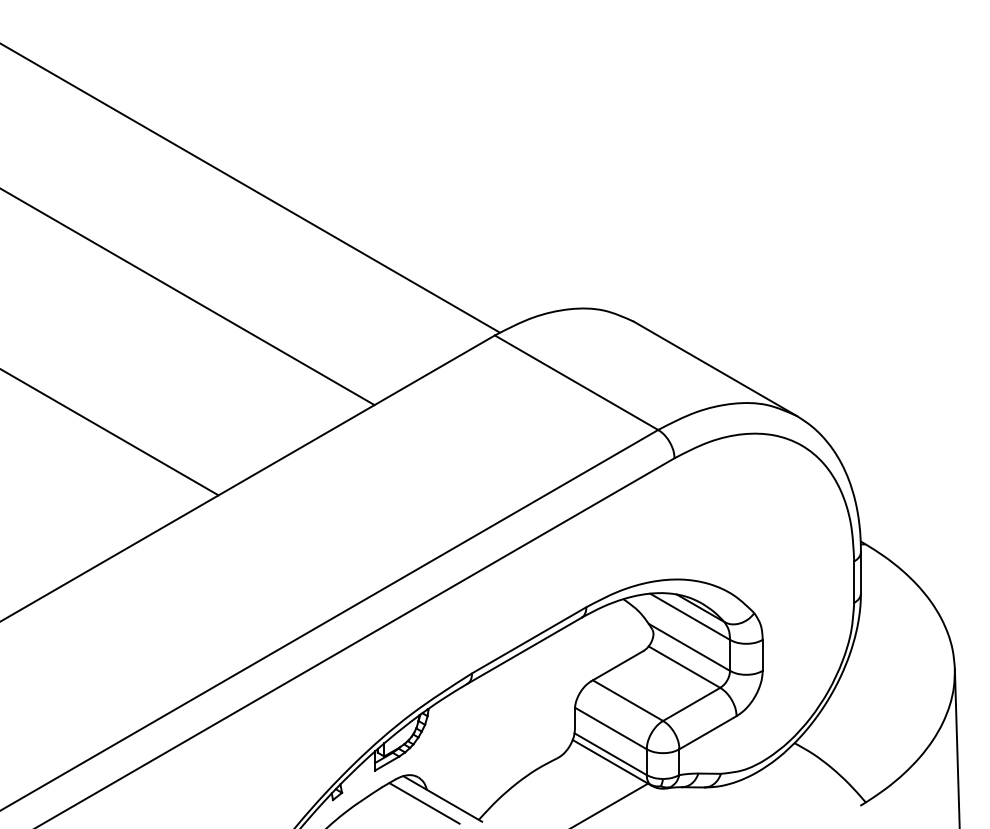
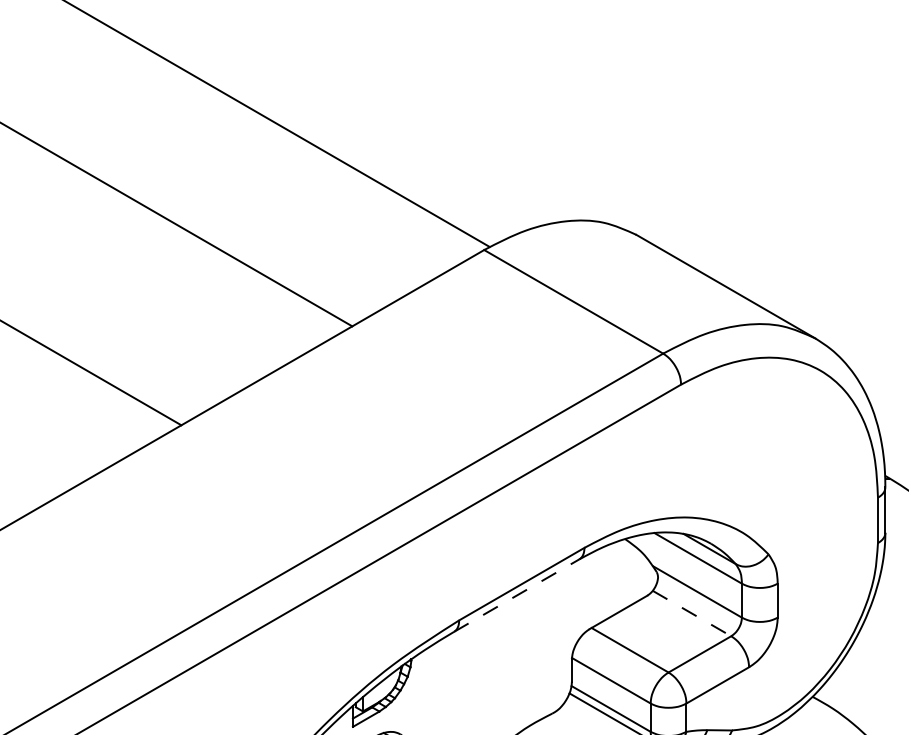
line: (524, 650) -> (516, 595), solid -> dashed
line: (684, 667) -> (692, 613), solid -> dashed

